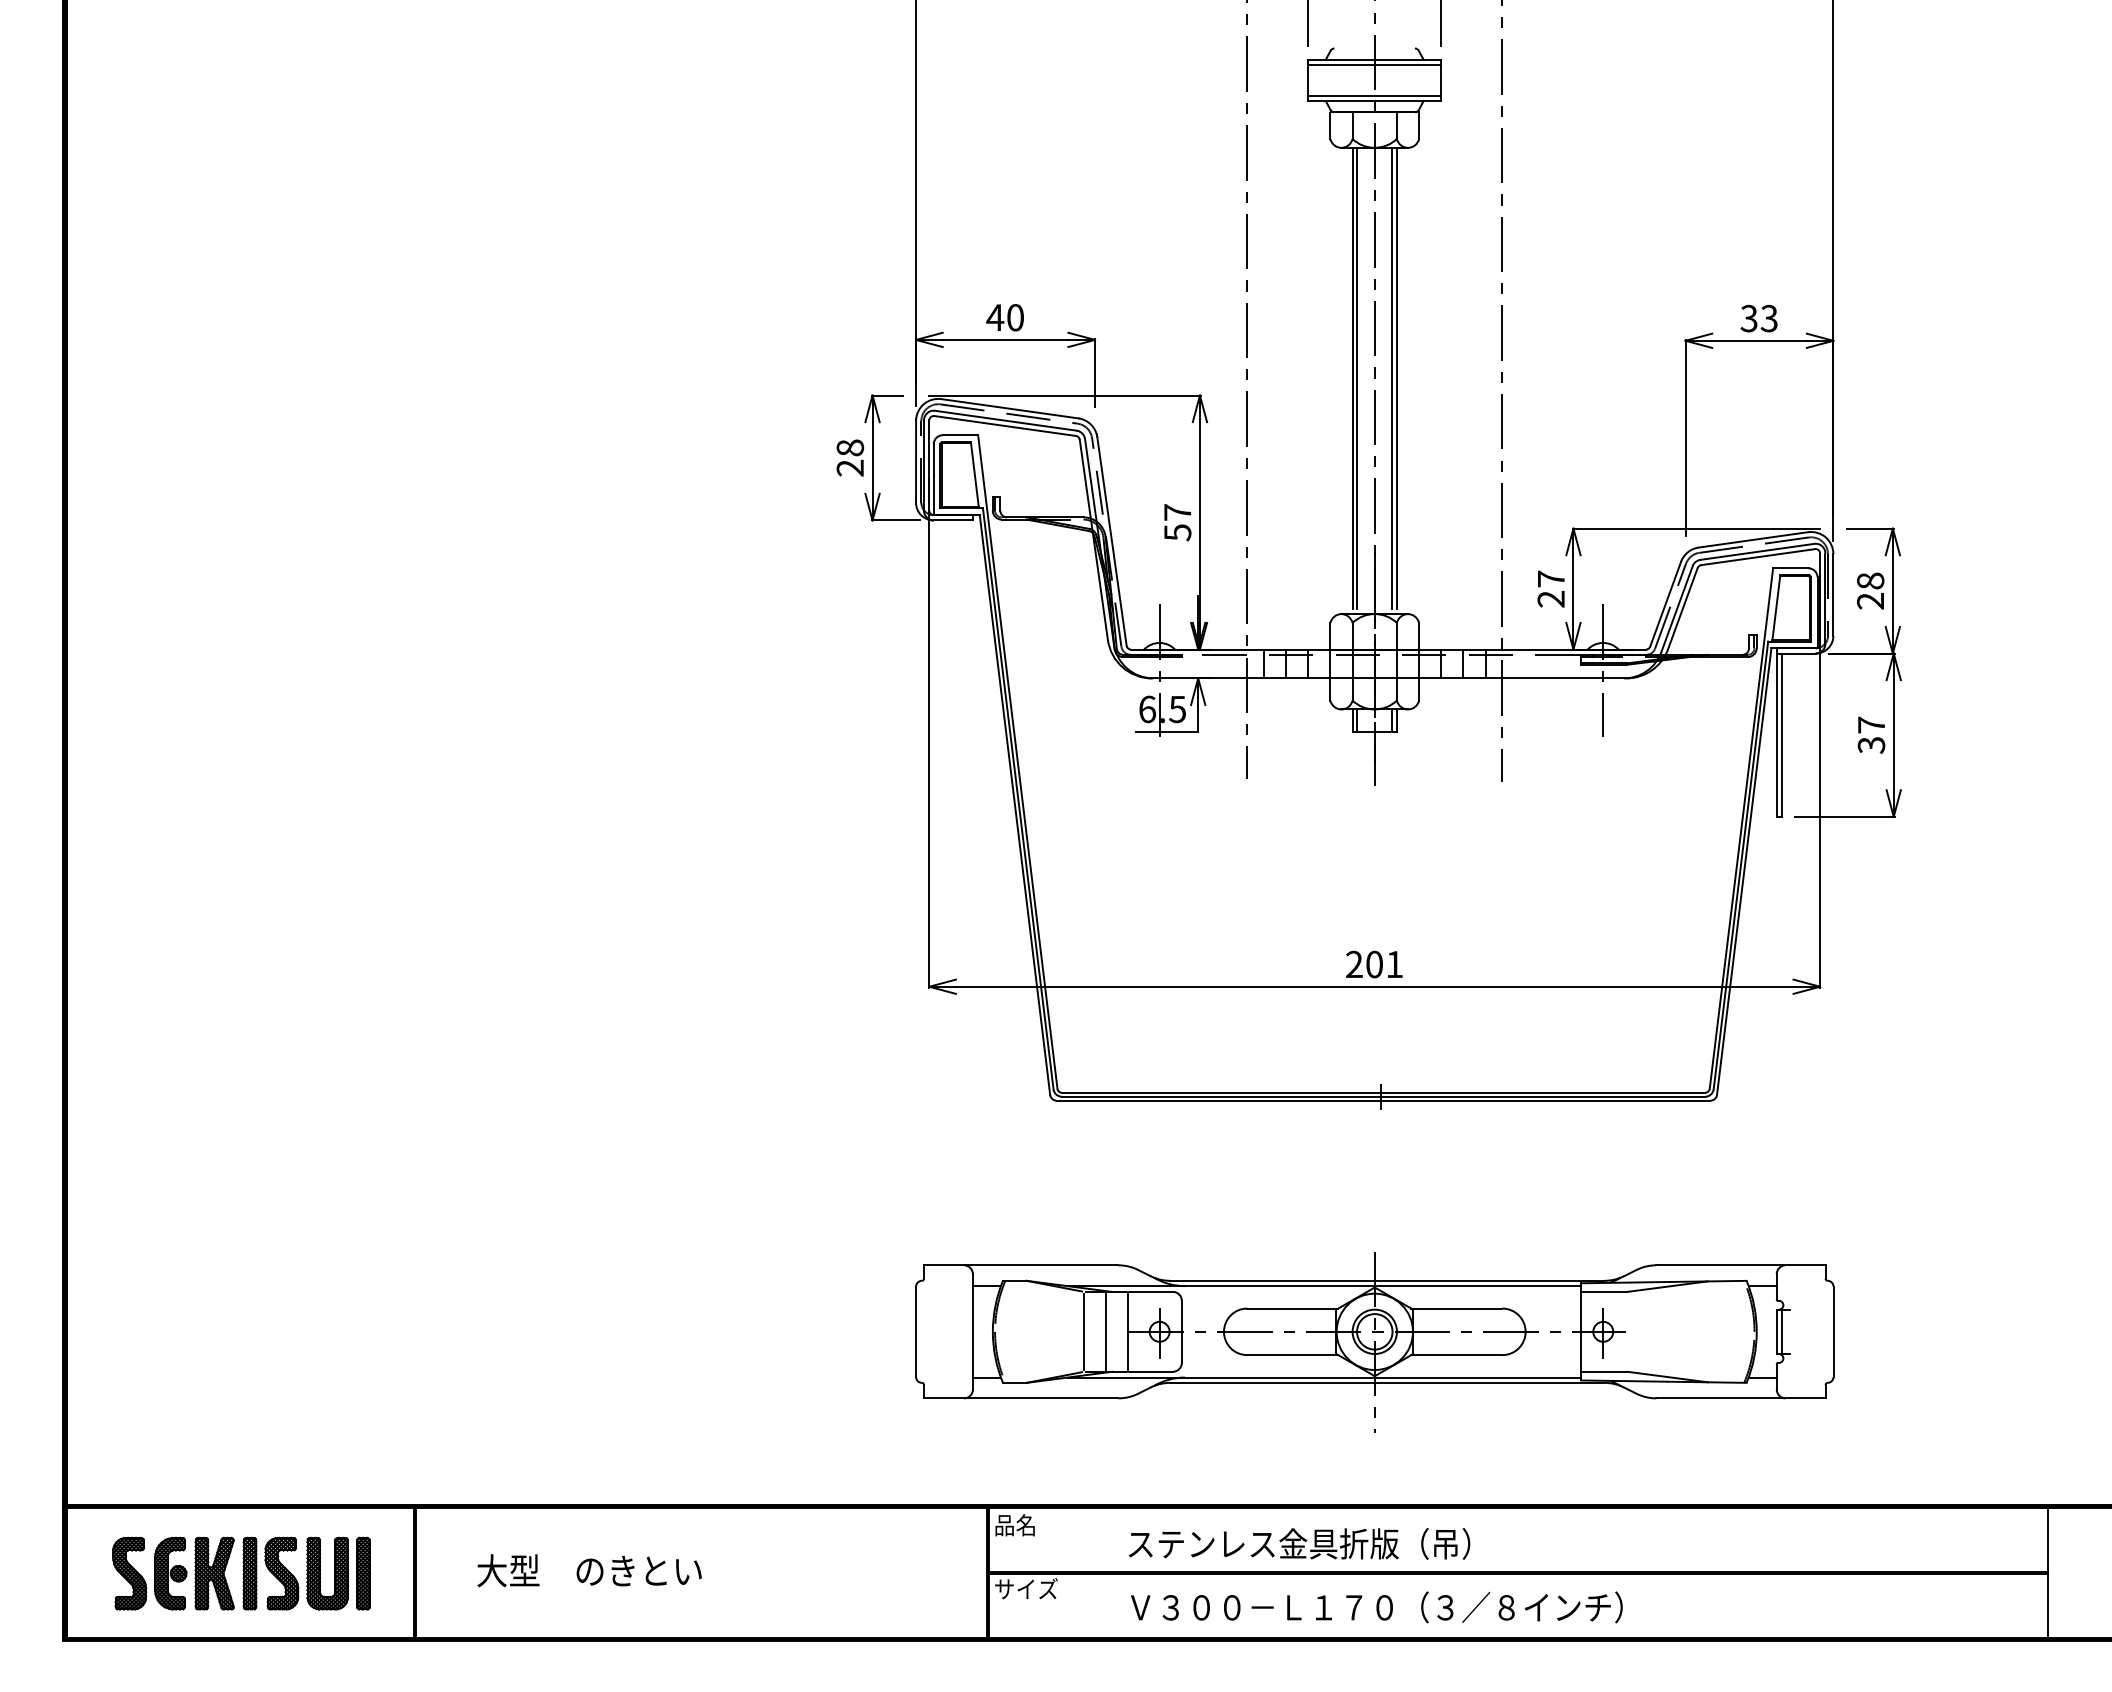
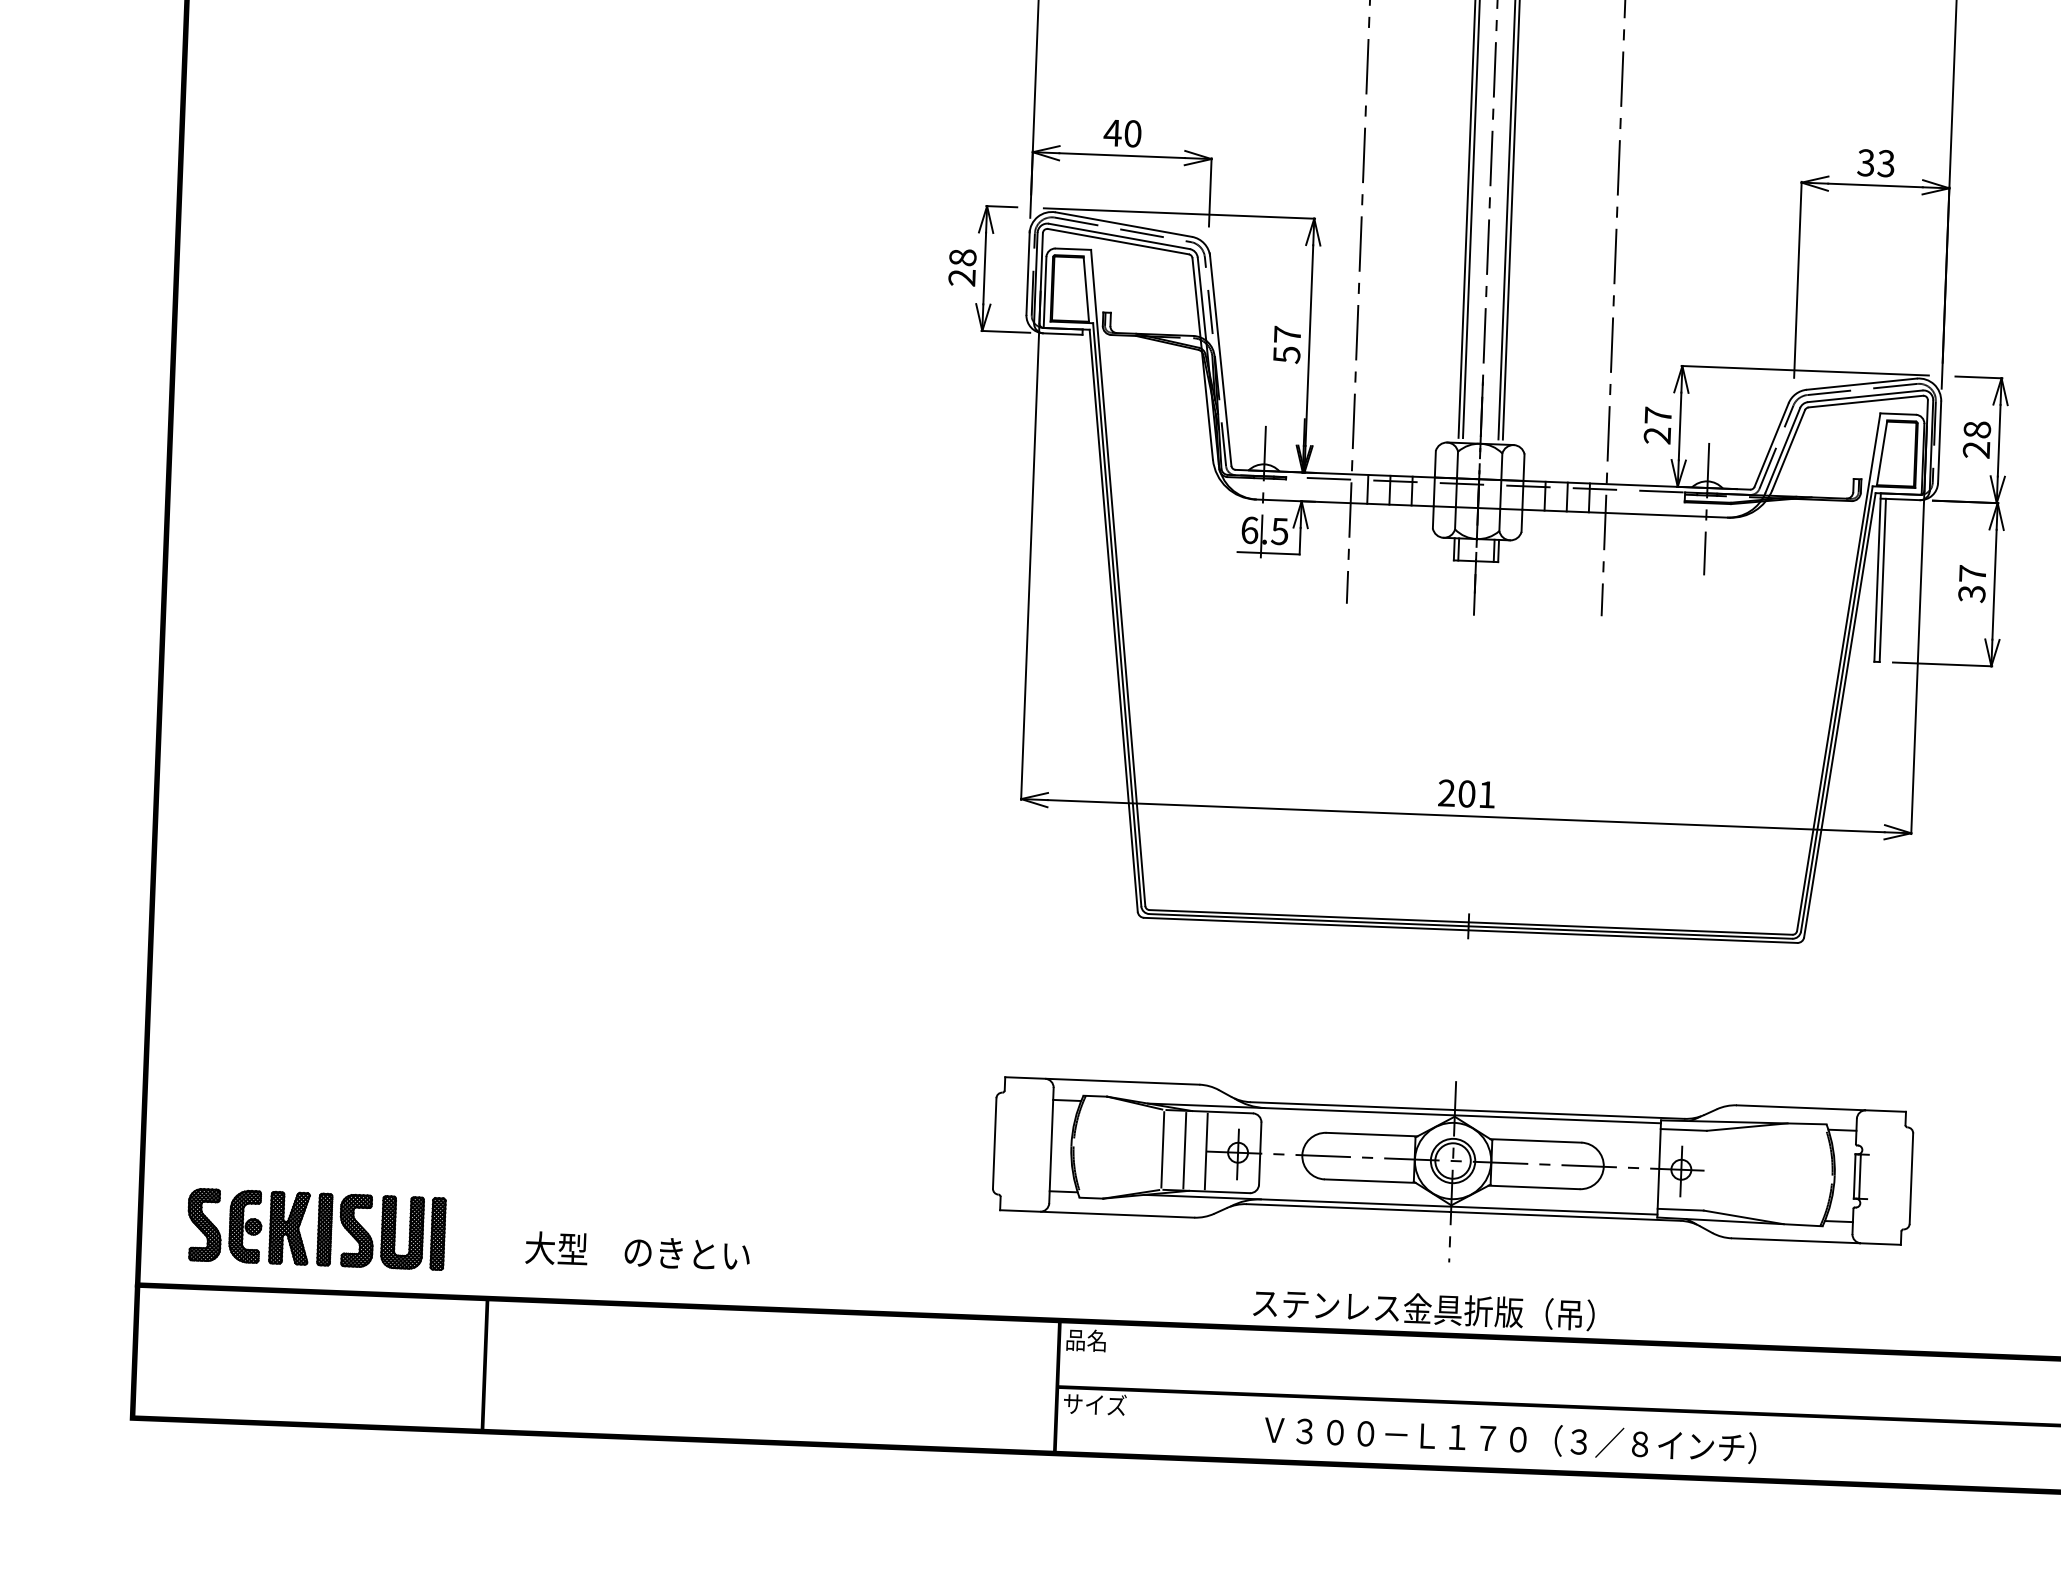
text: (1299, 1543) -> (1424, 1308), moved
text: (589, 1570) -> (637, 1251), moved
part: (241, 1573) -> (316, 1229), moved
text: (1376, 1607) -> (1510, 1439), moved

